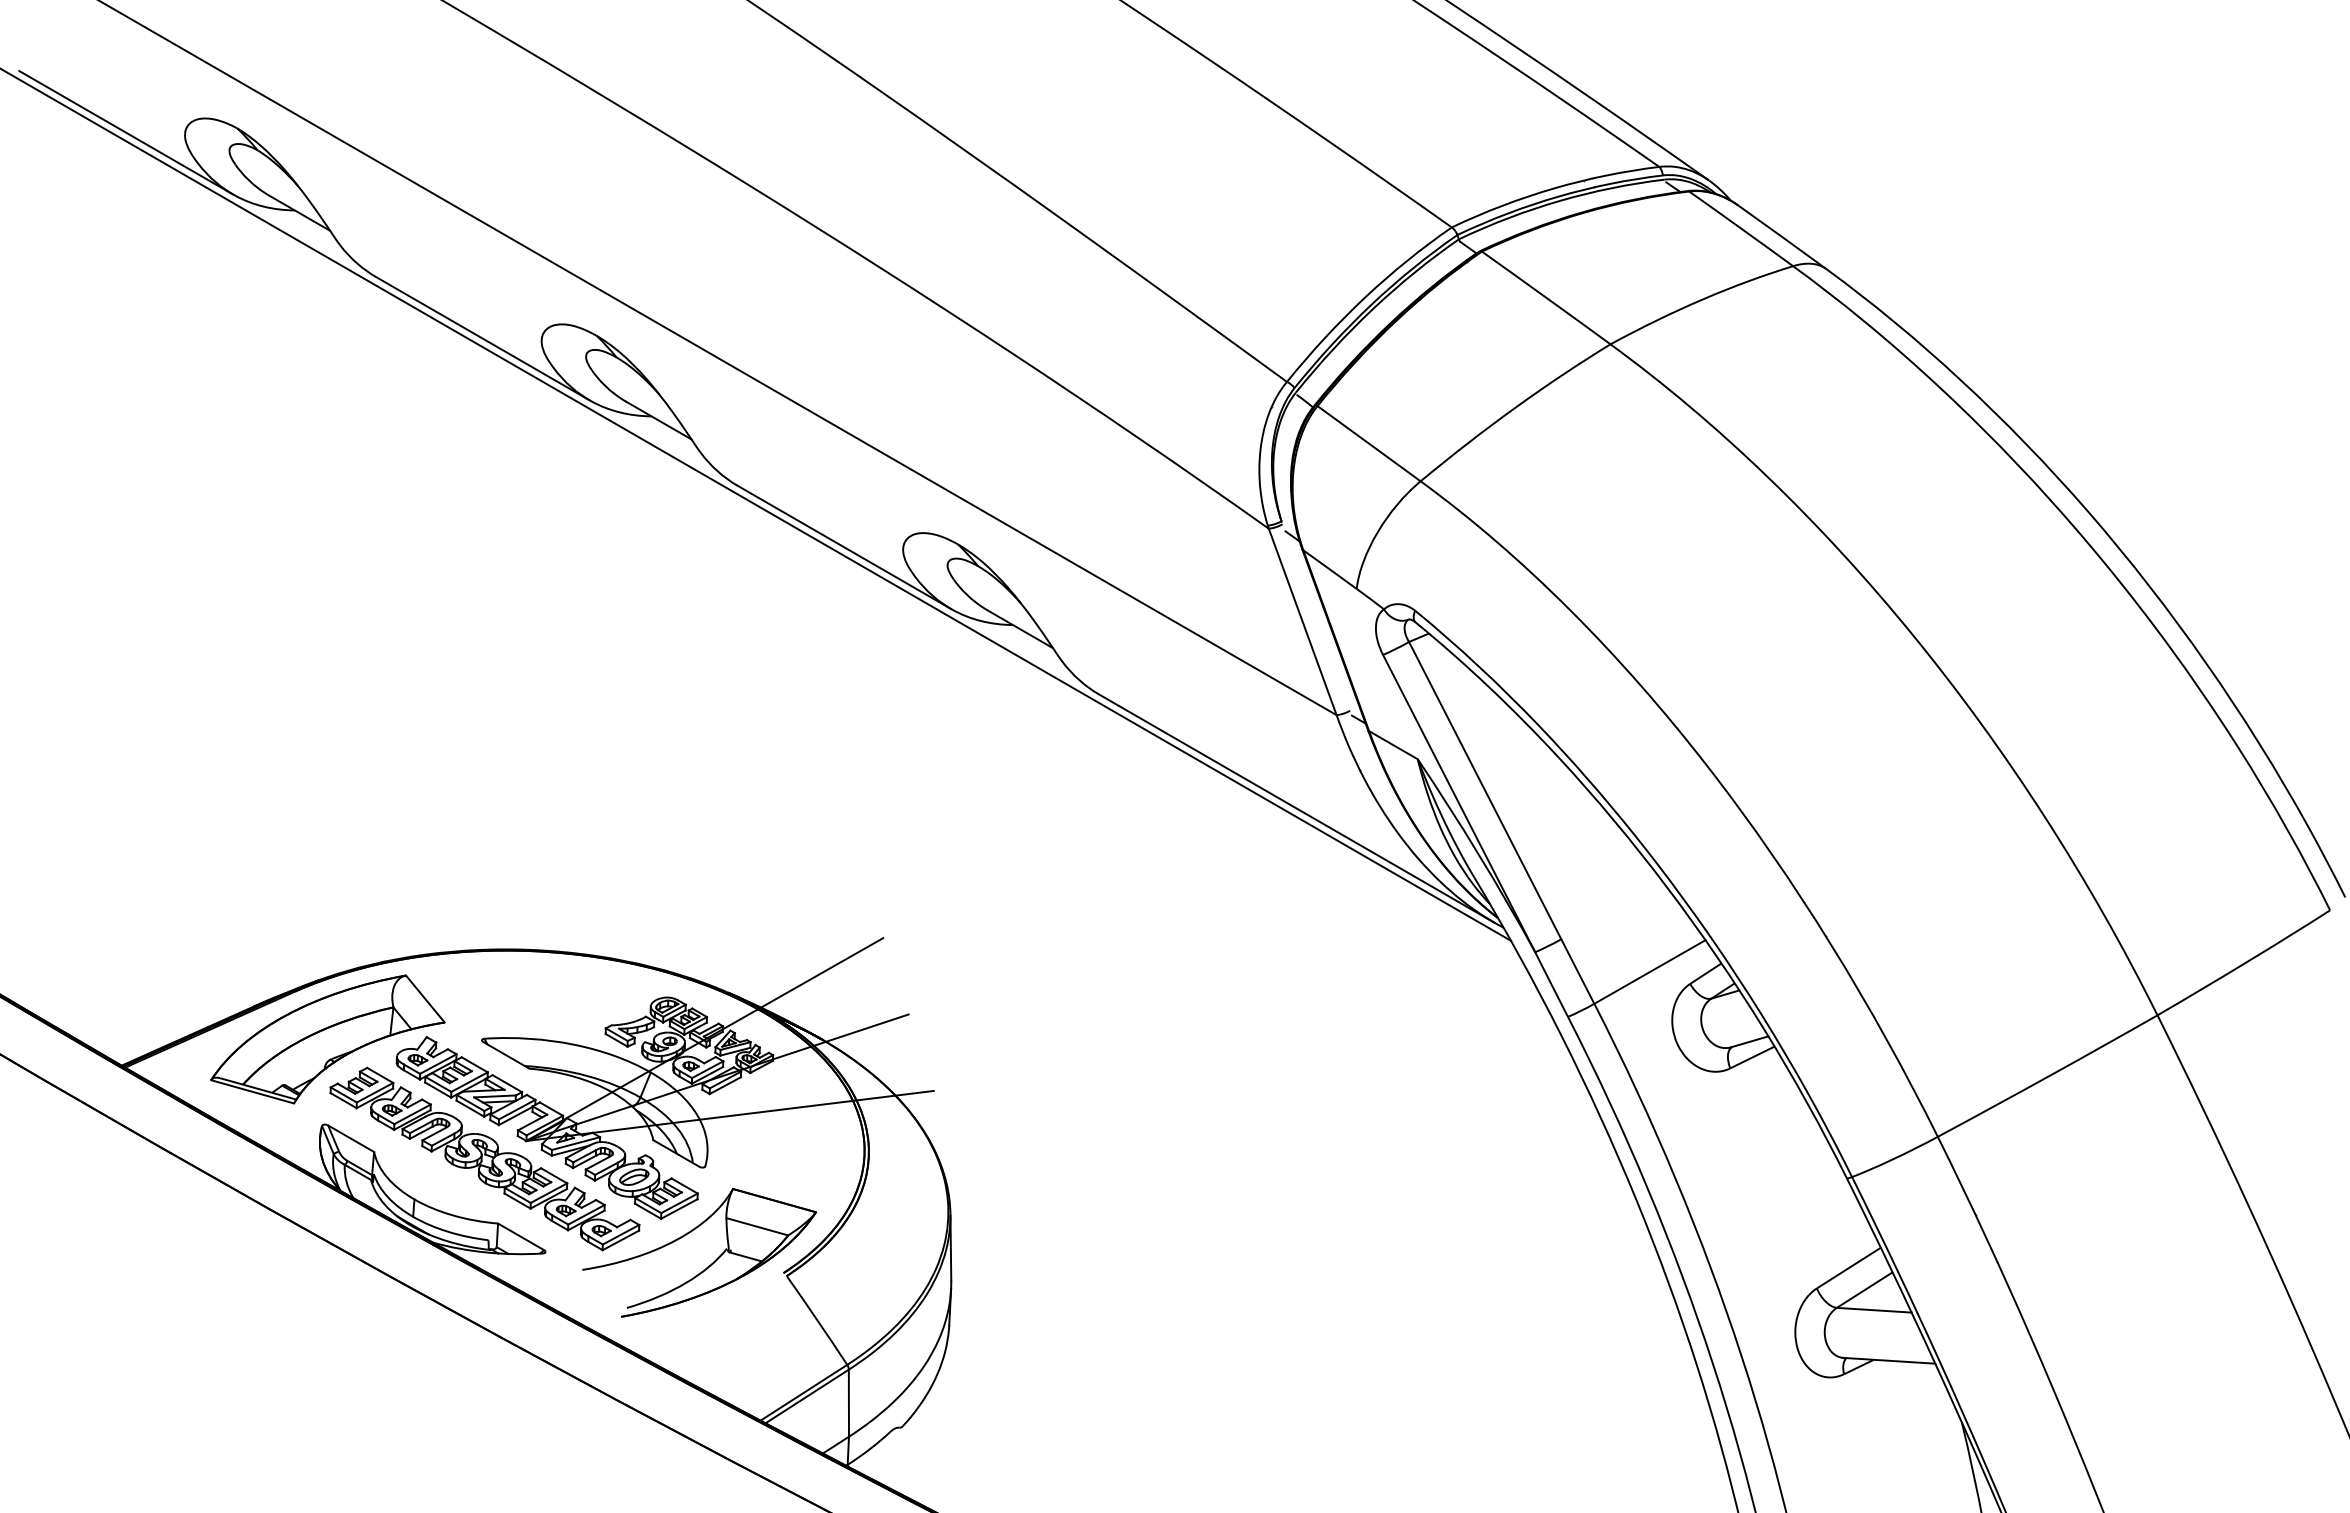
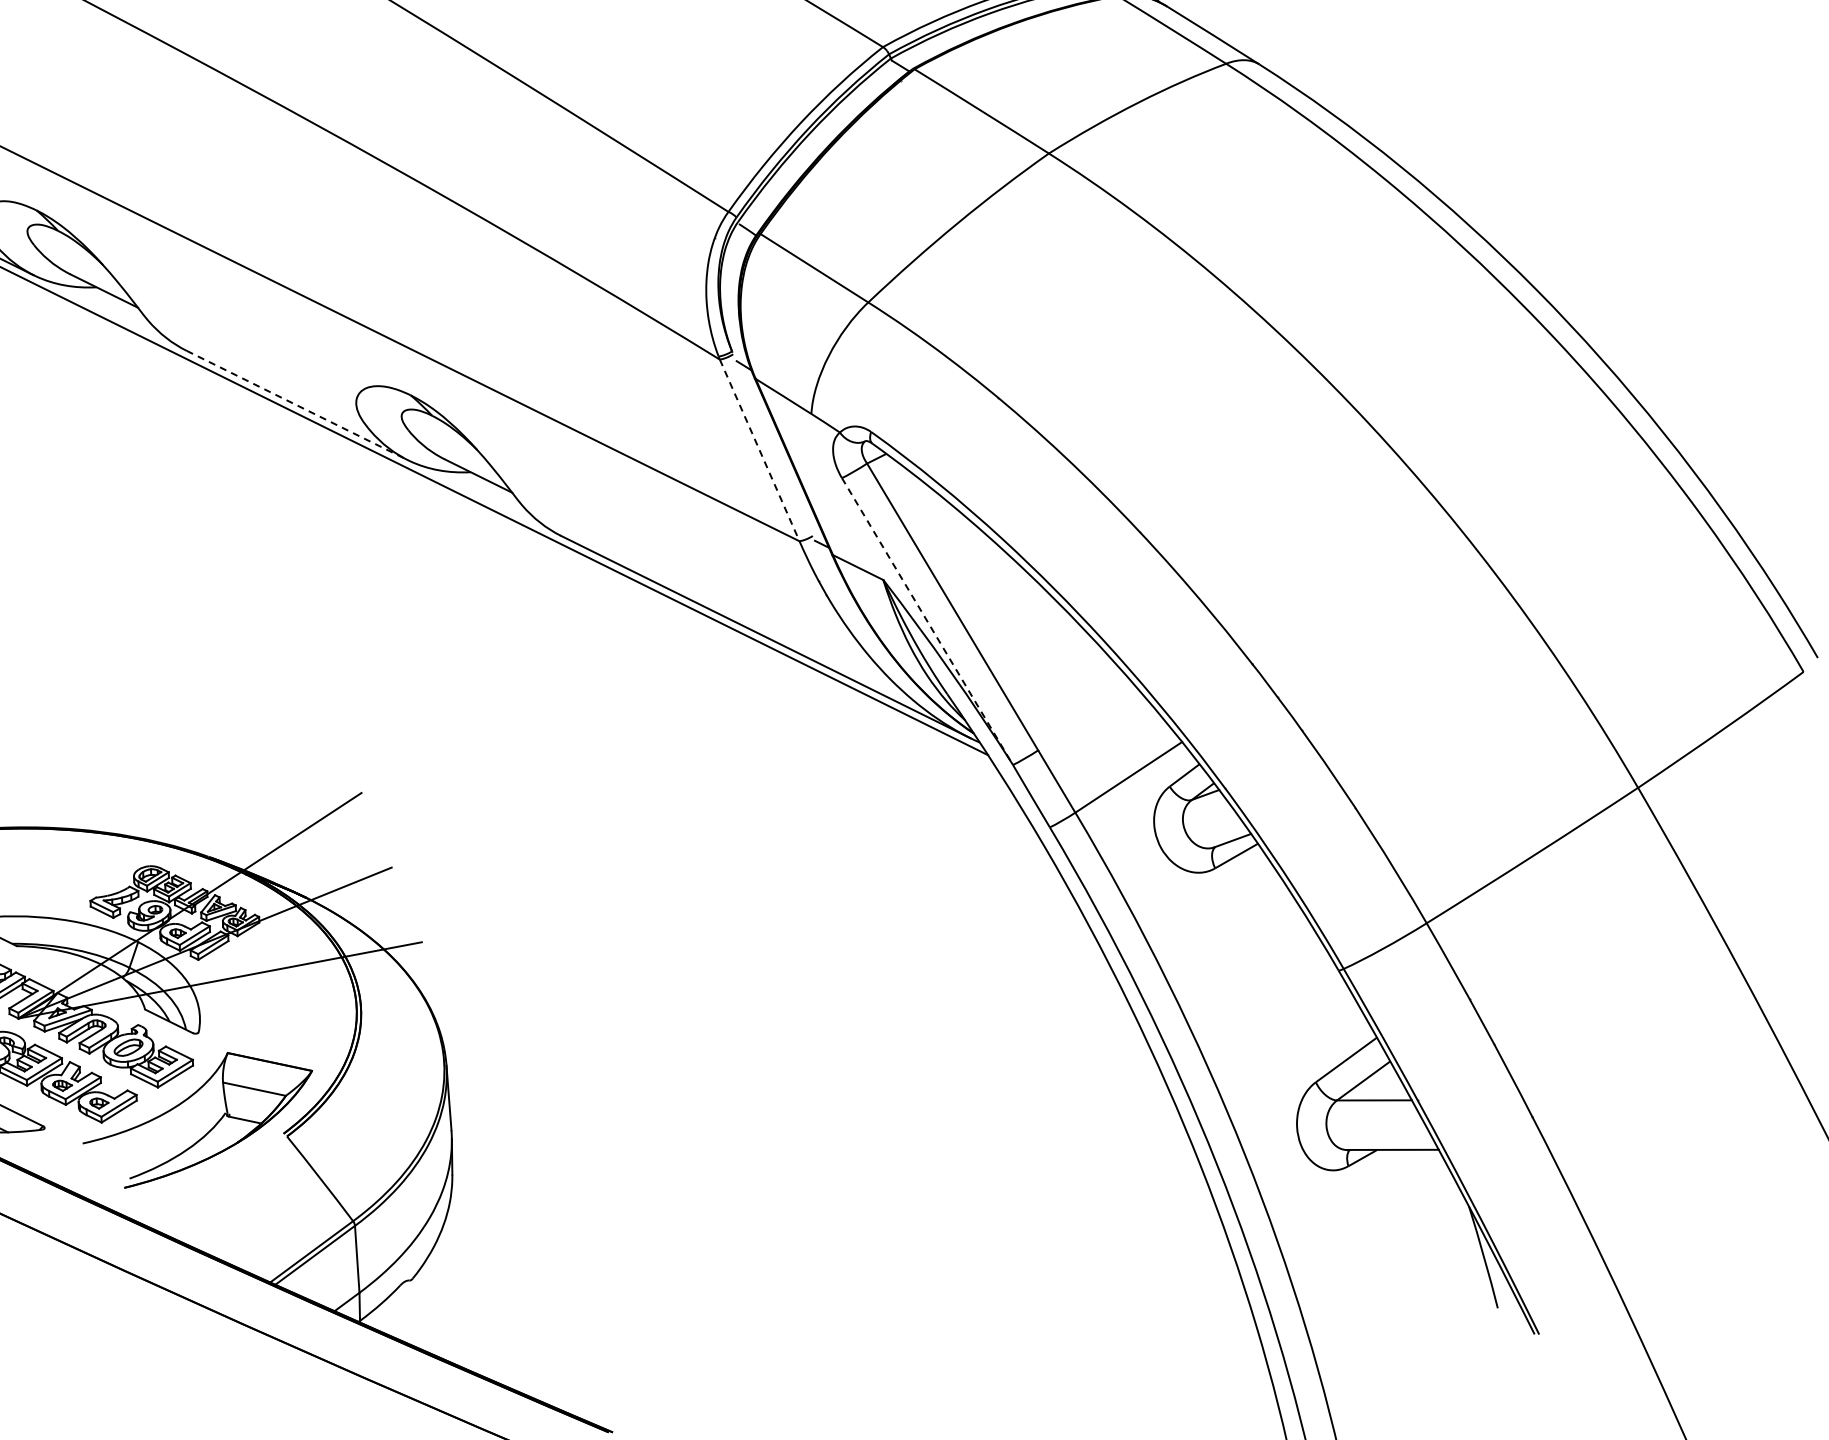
line: (844, 547) -> (297, 405), solid -> dashed
line: (1302, 622) -> (759, 451), solid -> dashed
line: (1459, 803) -> (927, 621), solid -> dashed

